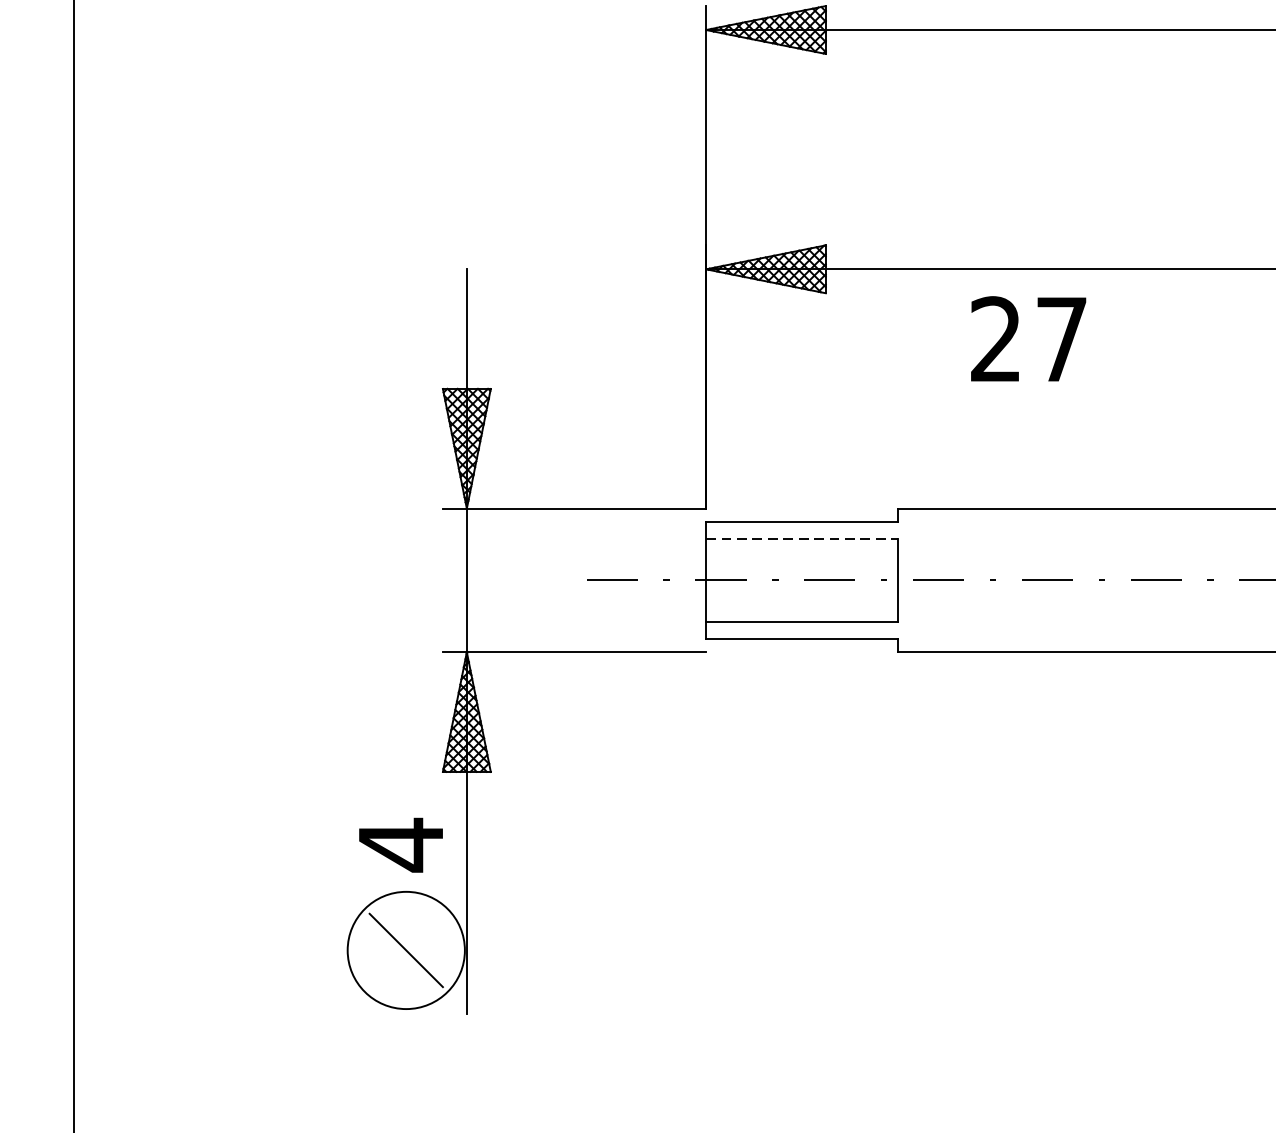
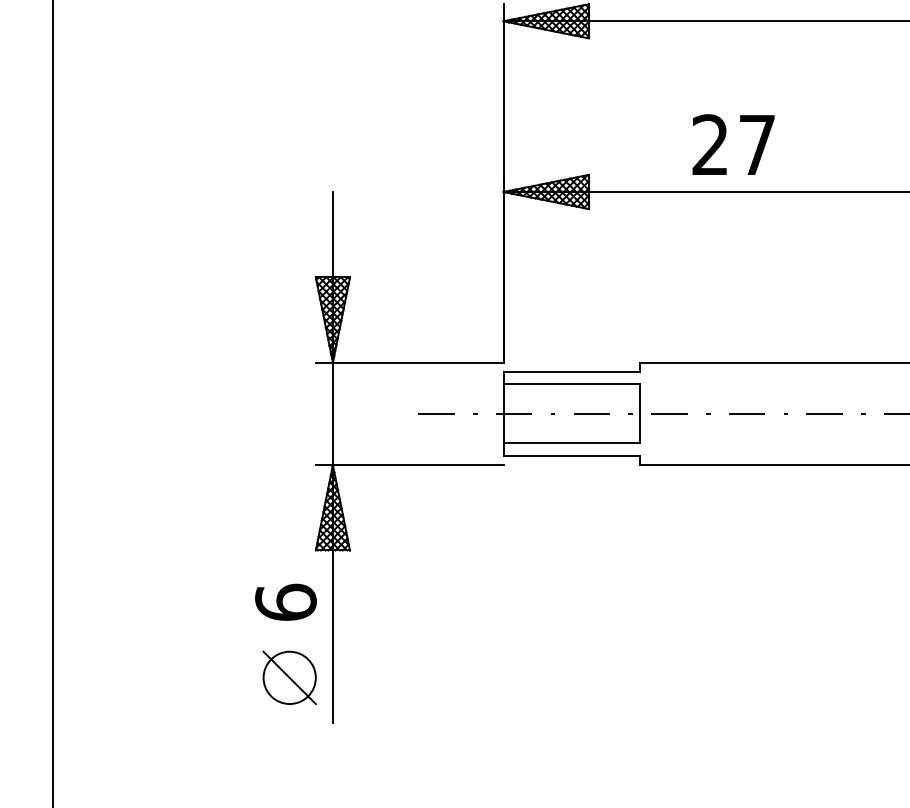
text: (1028, 338) -> (733, 144), moved
line: (802, 539) -> (572, 384), dashed -> solid
text: (400, 844) -> (285, 602), 4 -> 6
circle: (405, 949) -> (289, 677), size x0.62

